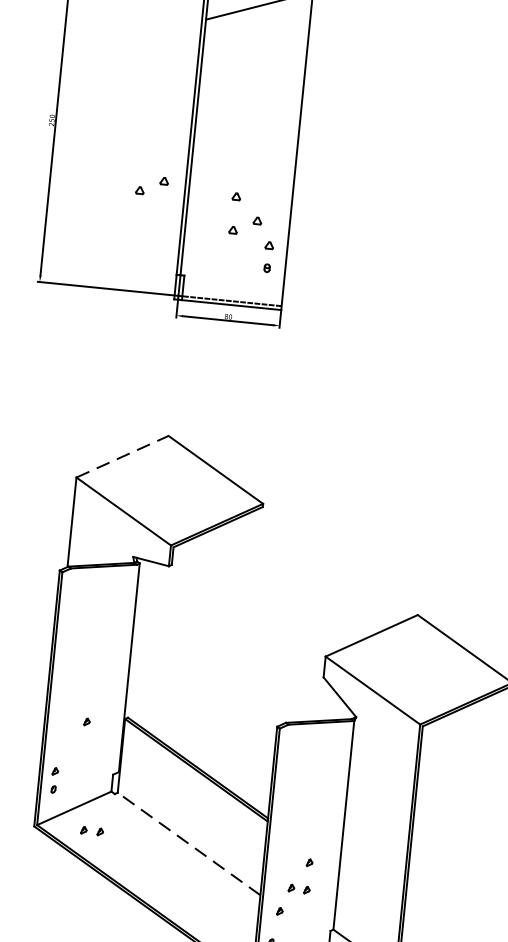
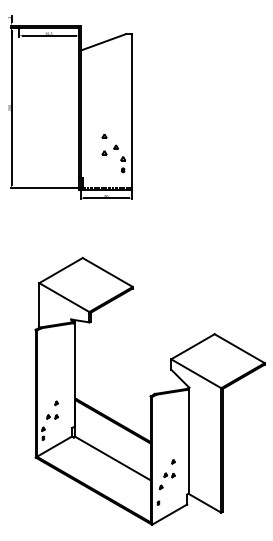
part: (150, 183) -> (61, 134), removed
line: (123, 456) -> (61, 270), dashed -> solid
part: (92, 830) -> (52, 416), moved
line: (190, 843) -> (113, 458), dashed -> solid

